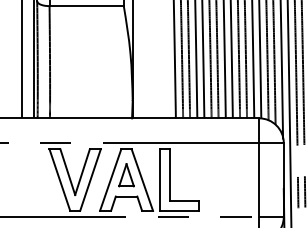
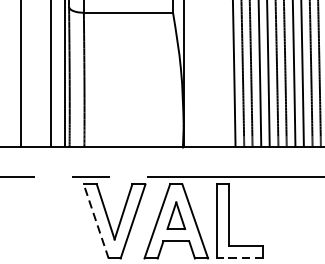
line: (59, 179) -> (95, 220), solid -> dashed
line: (179, 210) -> (239, 258), solid -> dashed

